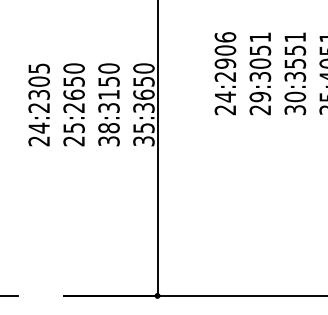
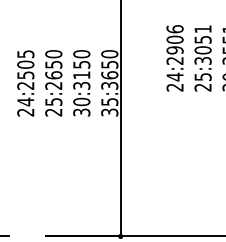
text: (38, 94) -> (25, 75), 24:2305 -> 24:2505
text: (259, 96) -> (202, 76), 29:3051 -> 25:3051
text: (108, 128) -> (81, 102), 38:3150 -> 30:3150

